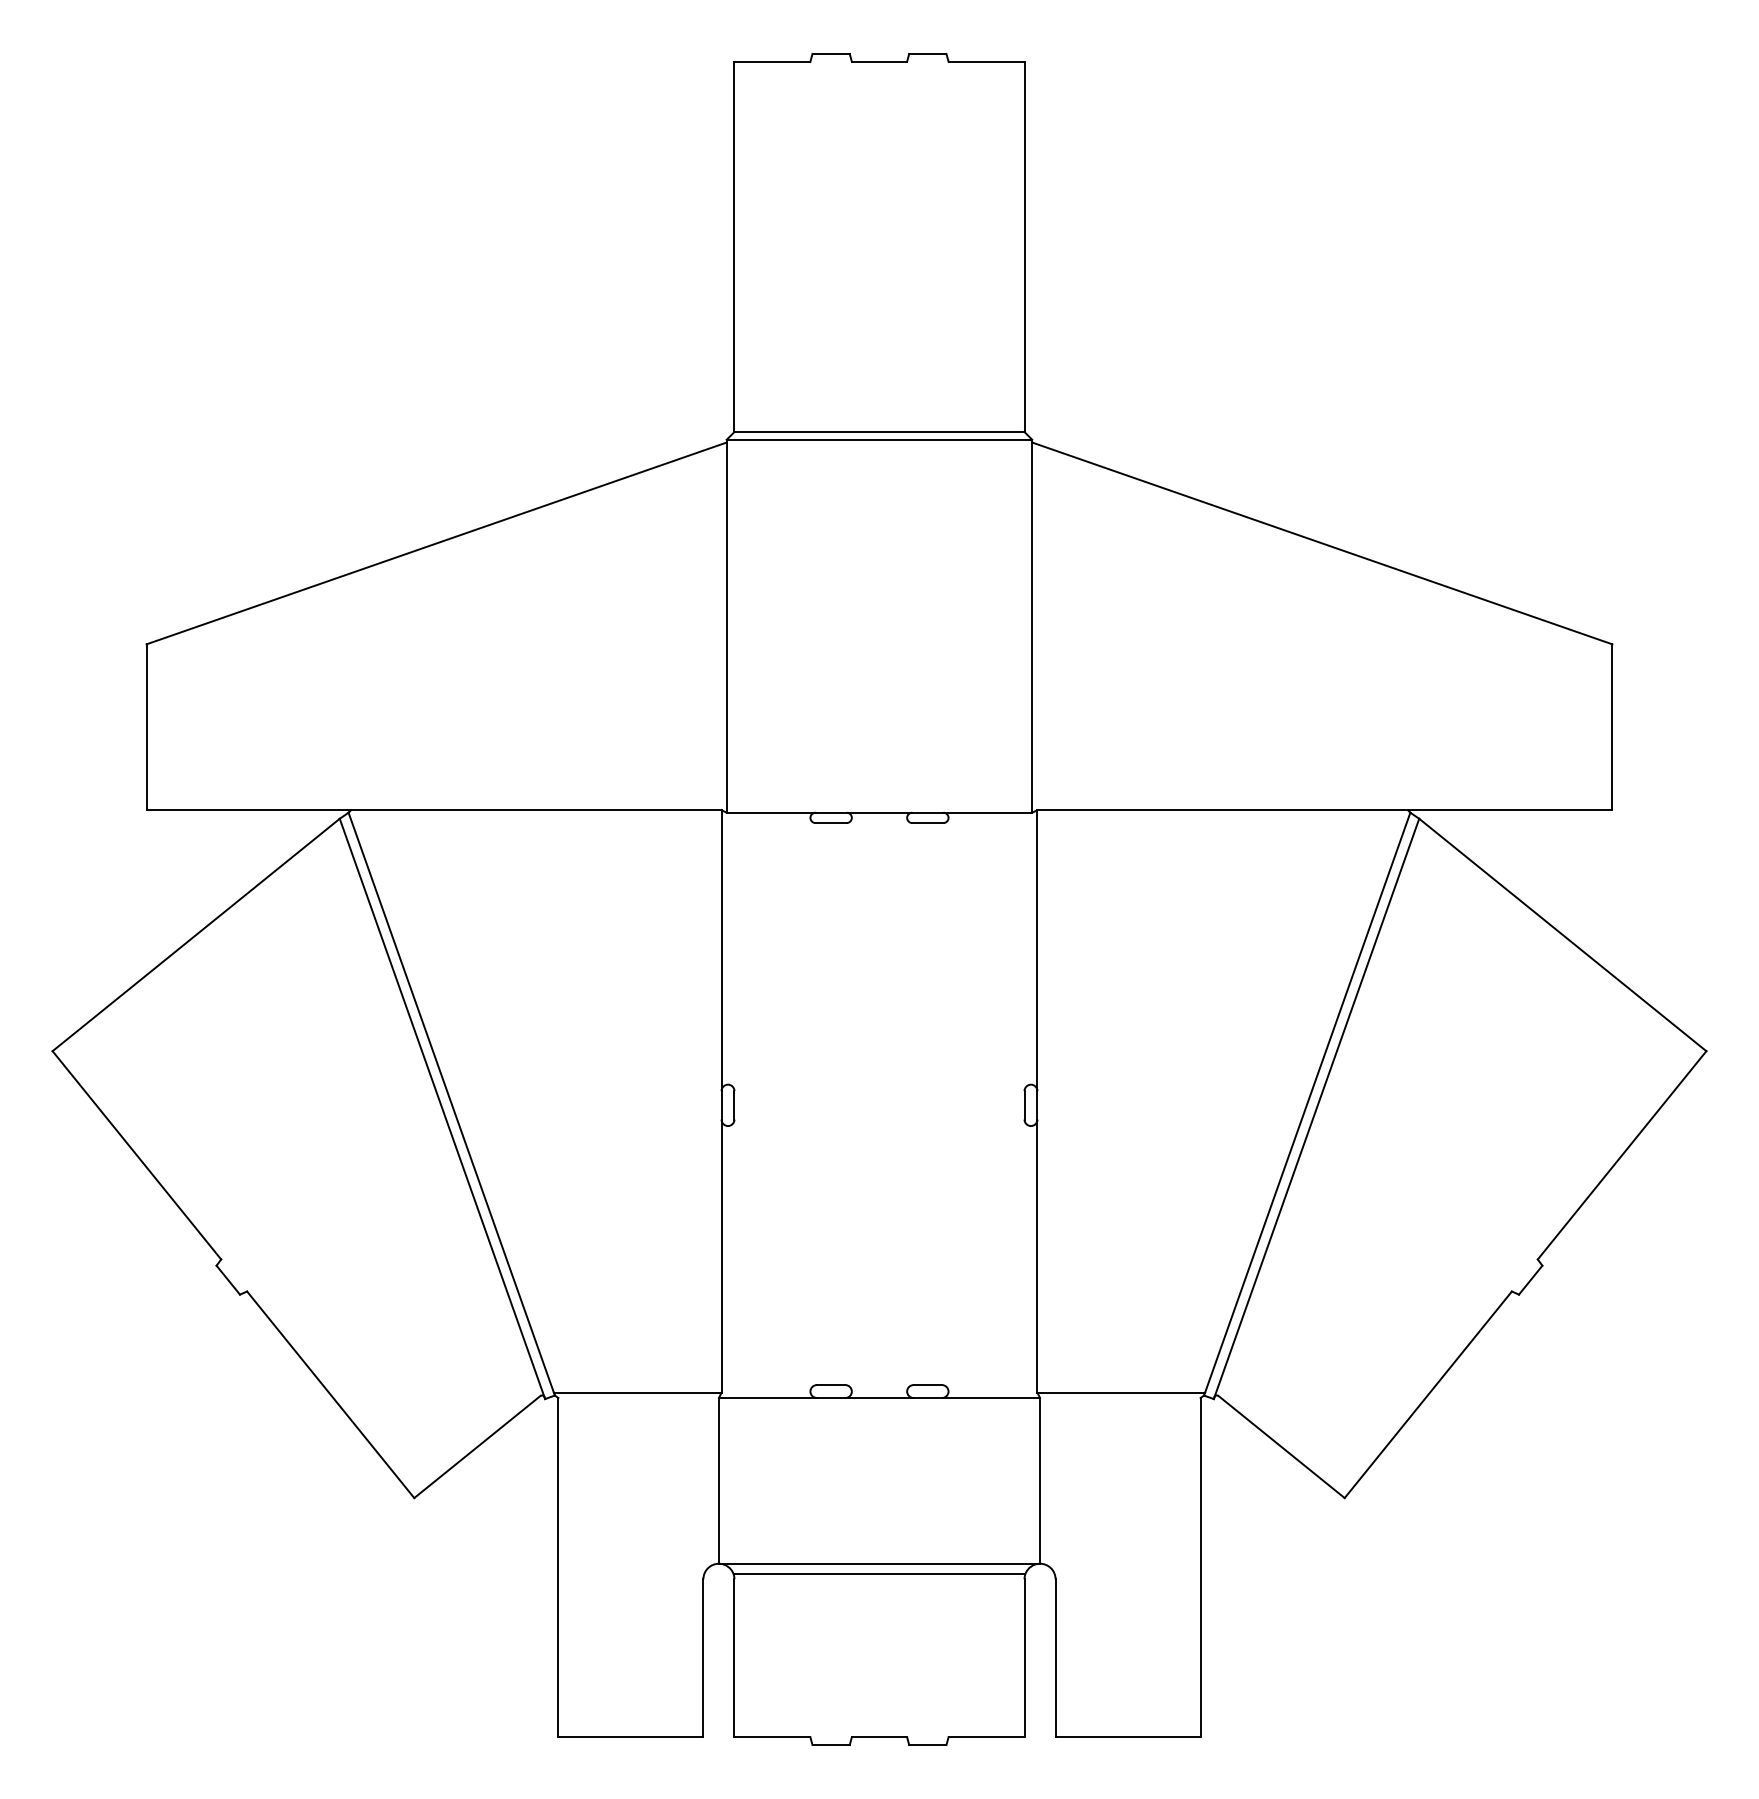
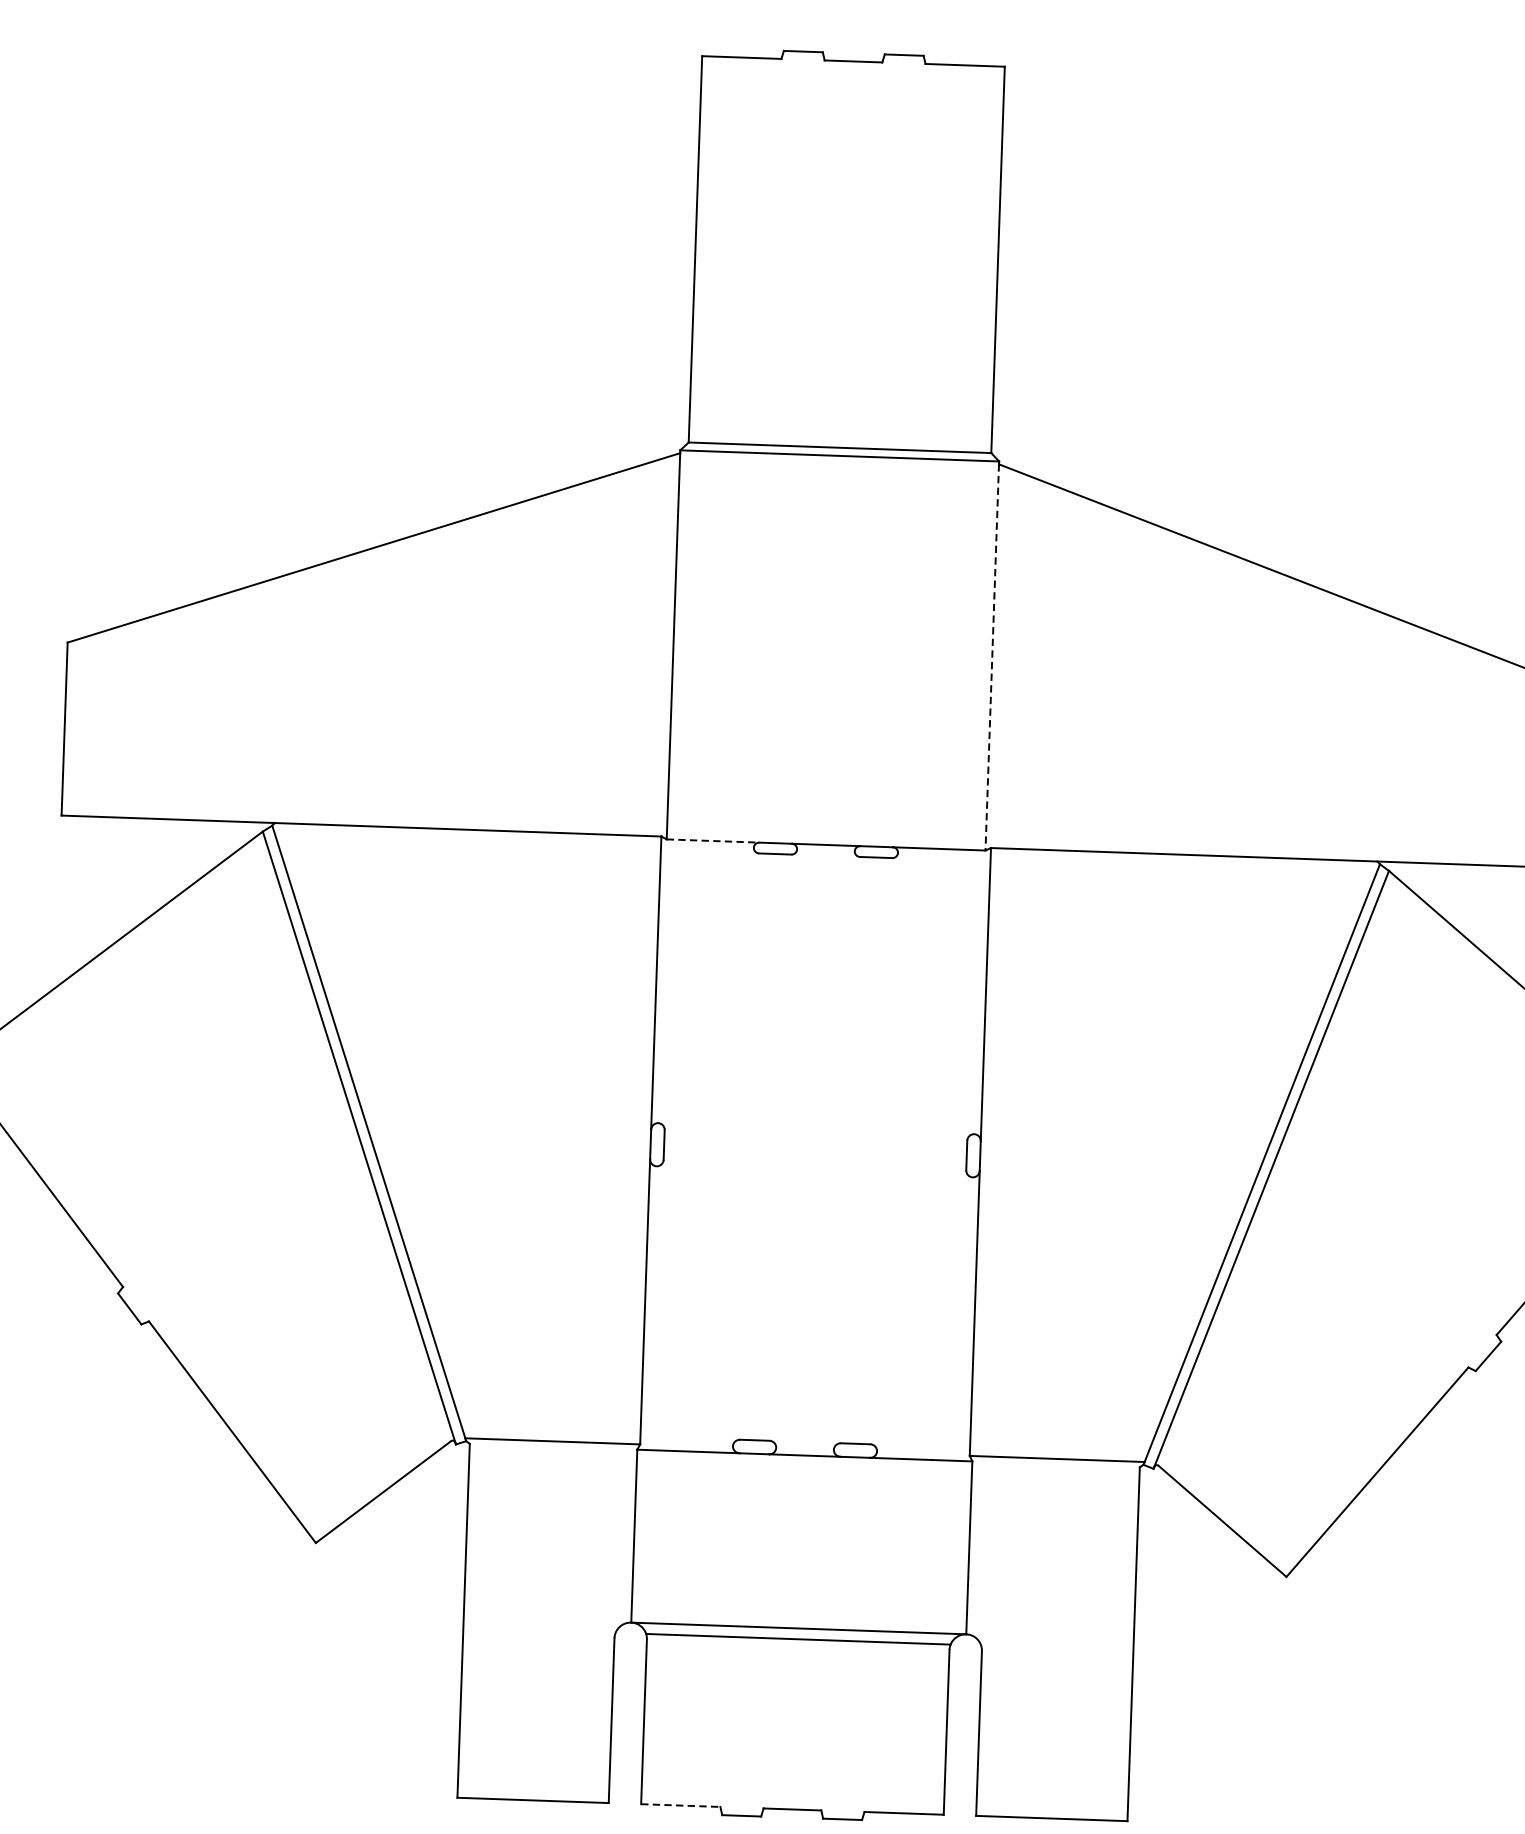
line: (1032, 628) -> (992, 658), solid -> dashed
line: (771, 812) -> (713, 840), solid -> dashed
line: (772, 1737) -> (680, 1805), solid -> dashed

